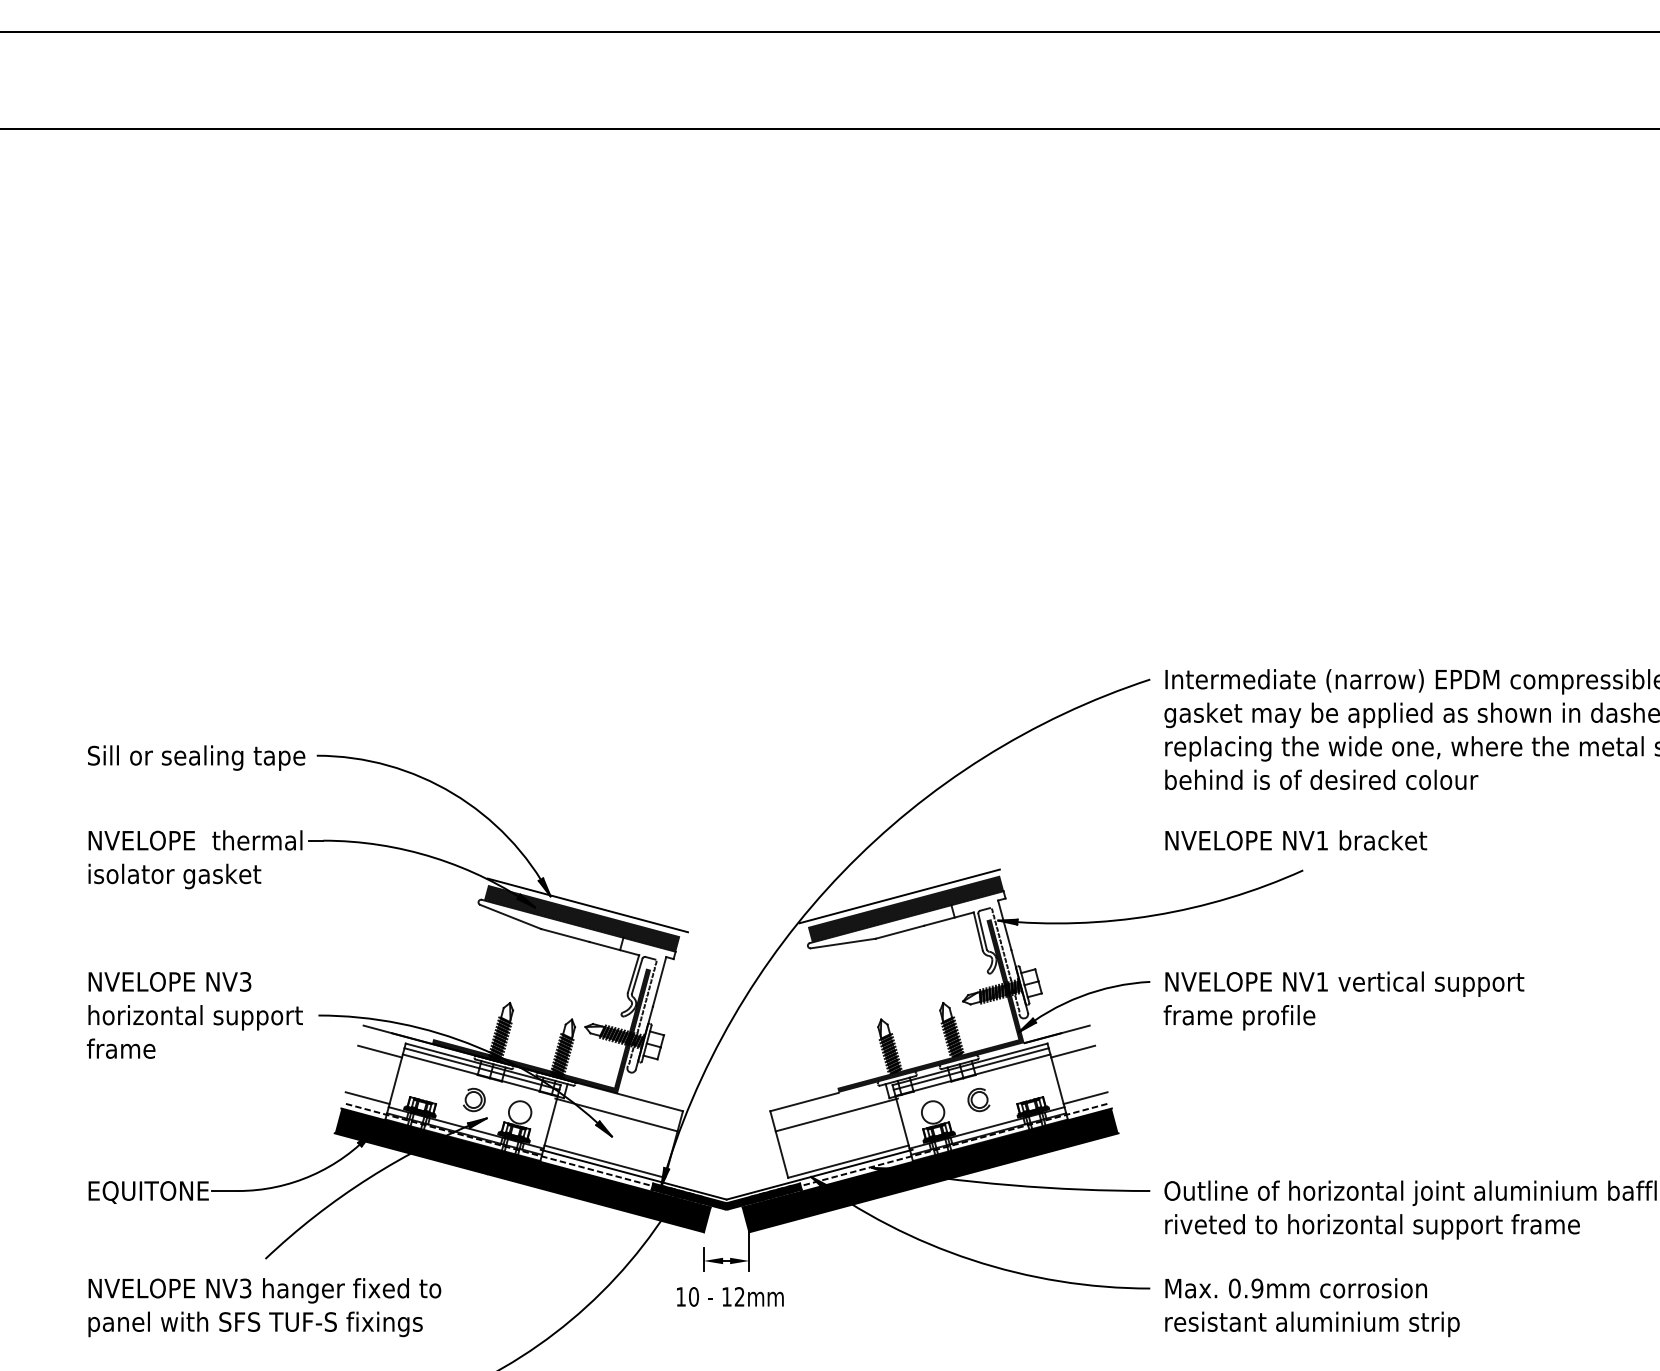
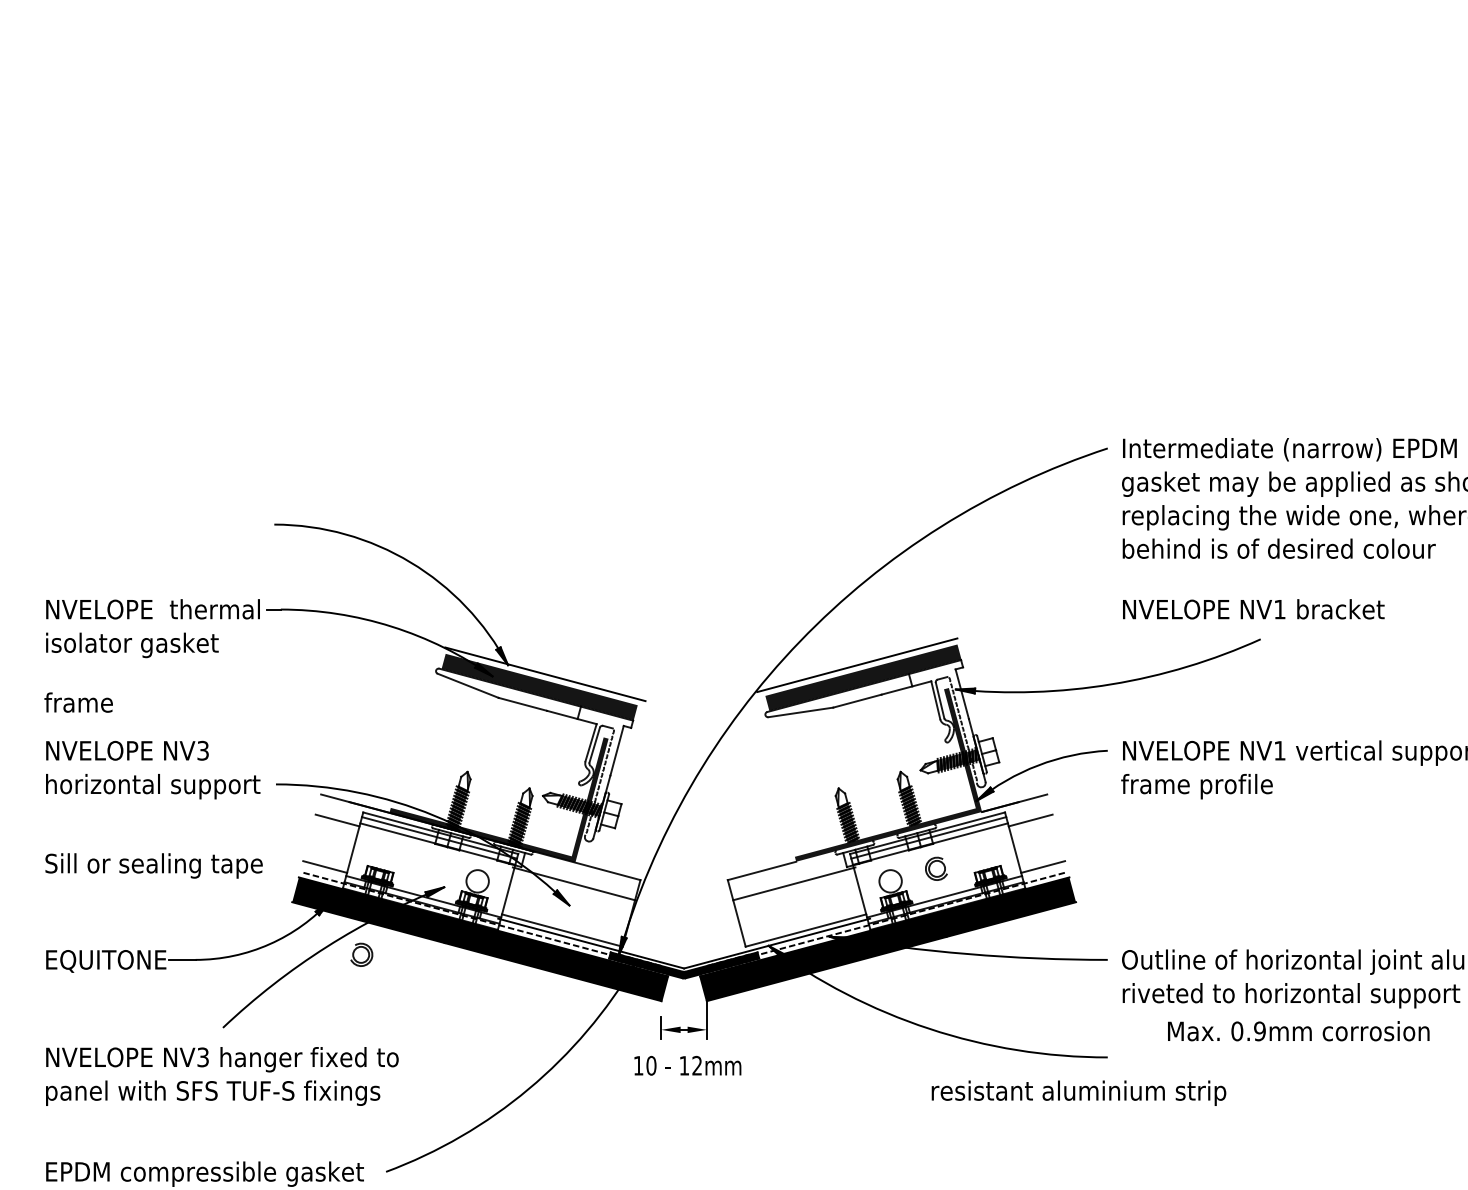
text: (196, 757) -> (154, 865), moved
text: (120, 1048) -> (78, 702), moved
part: (474, 1099) -> (362, 954), moved
text: (1295, 1288) -> (1298, 1031), moved
text: (1312, 1324) -> (1079, 1093), moved

